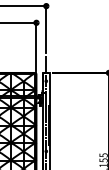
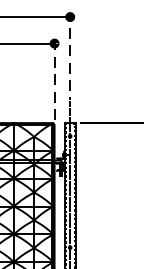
line: (46, 29) -> (70, 54), solid -> dashed
line: (36, 46) -> (54, 81), solid -> dashed

